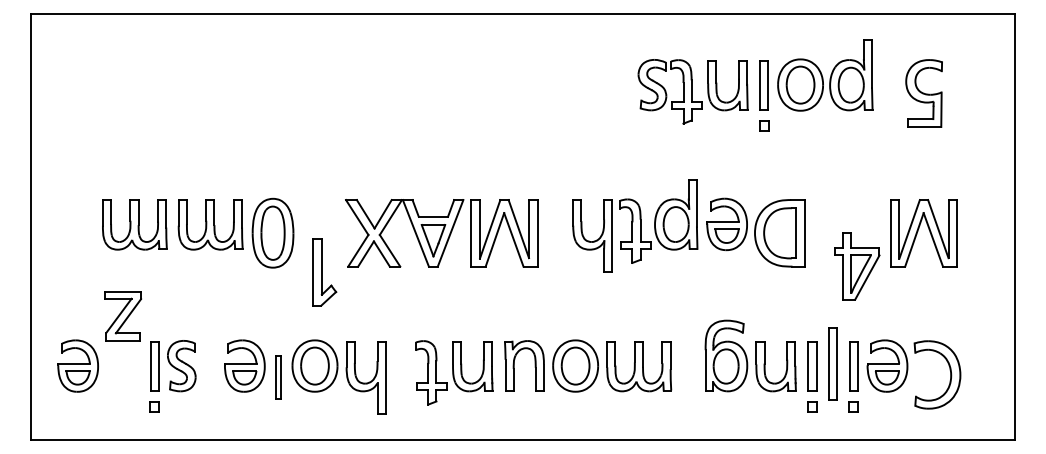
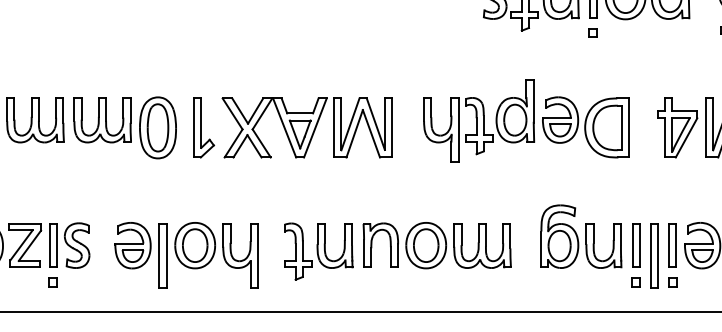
part: (857, 266) -> (677, 128), moved
part: (324, 272) -> (203, 128), moved
part: (122, 316) -> (24, 246), moved
part: (832, 363) -> (653, 255), moved
part: (278, 377) -> (162, 255), size x1.67

